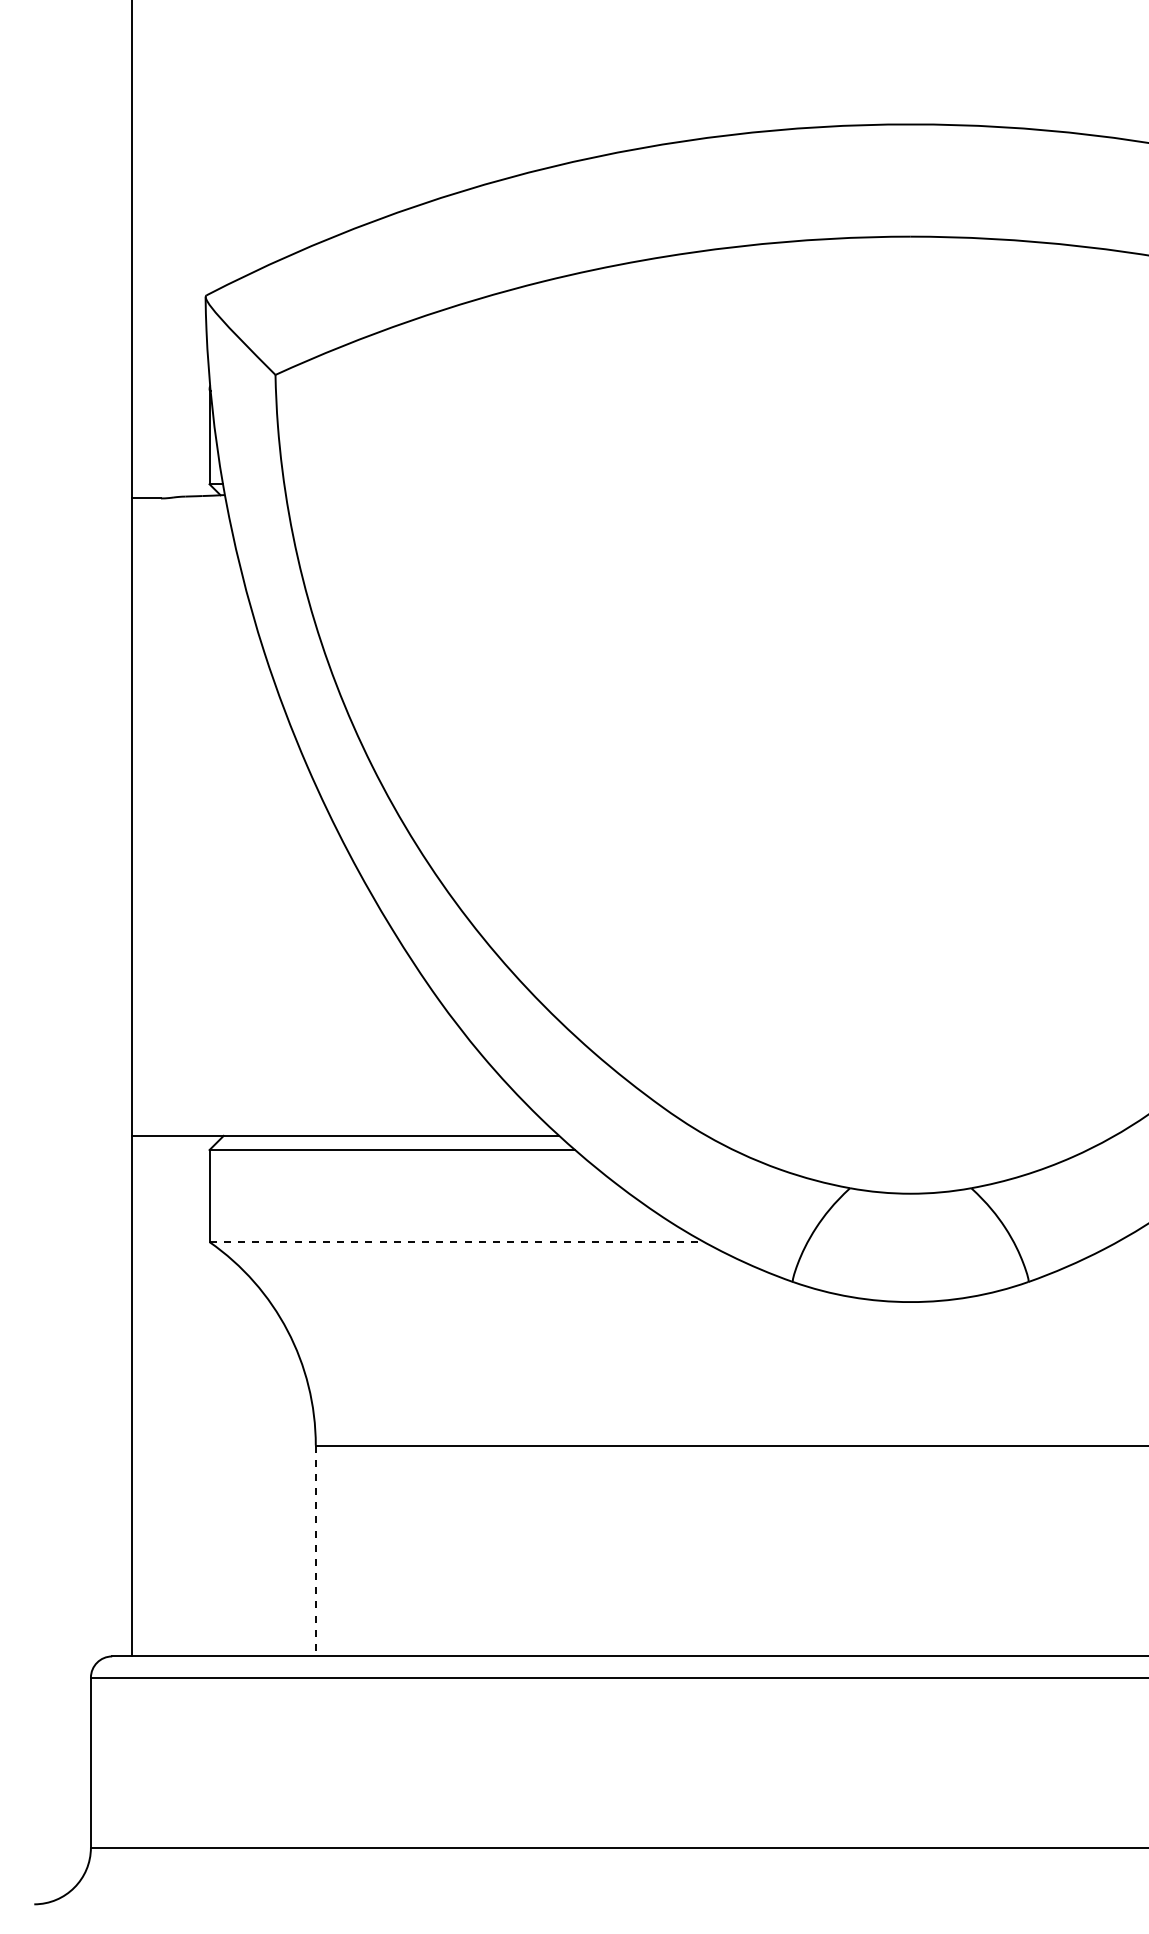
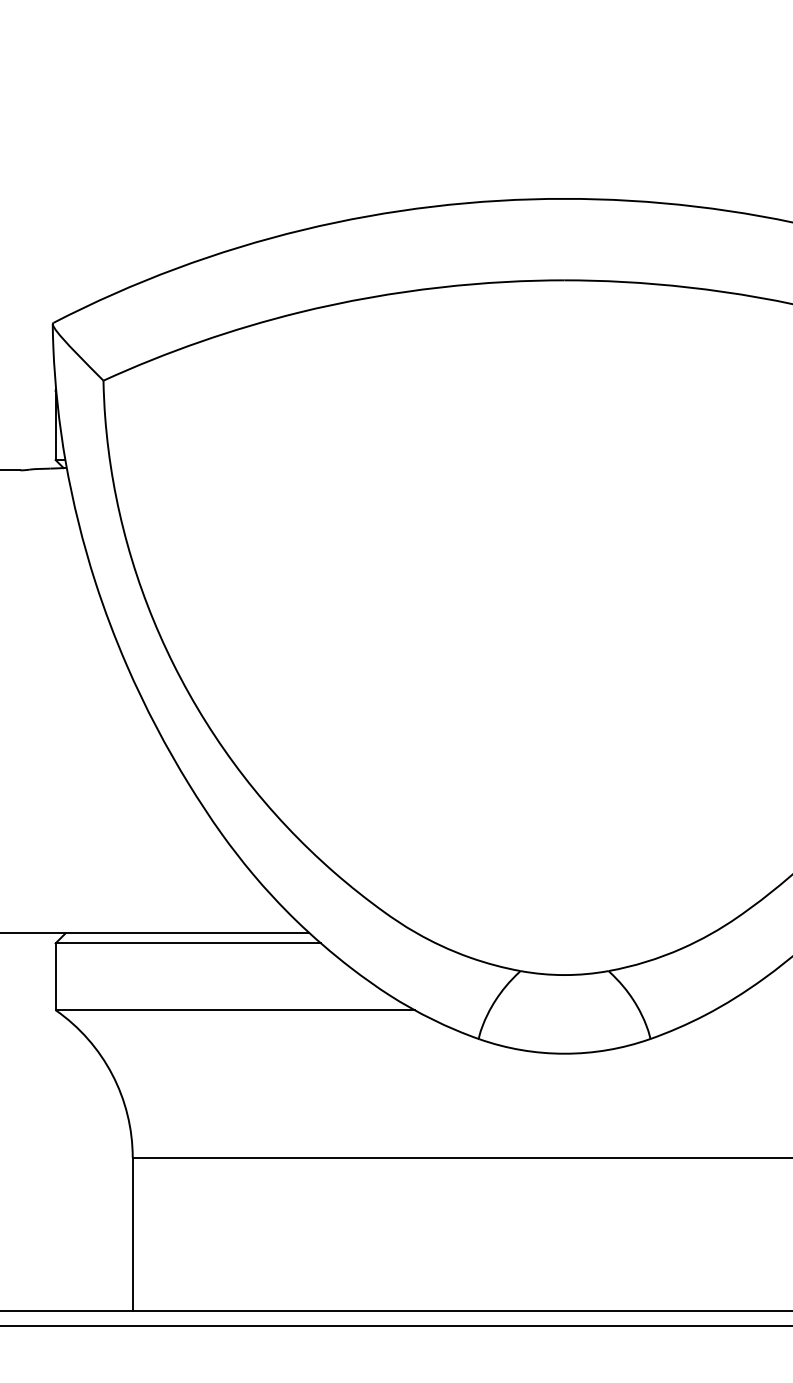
line: (457, 1242) -> (235, 1010), dashed -> solid
line: (315, 1551) -> (132, 1234), dashed -> solid

